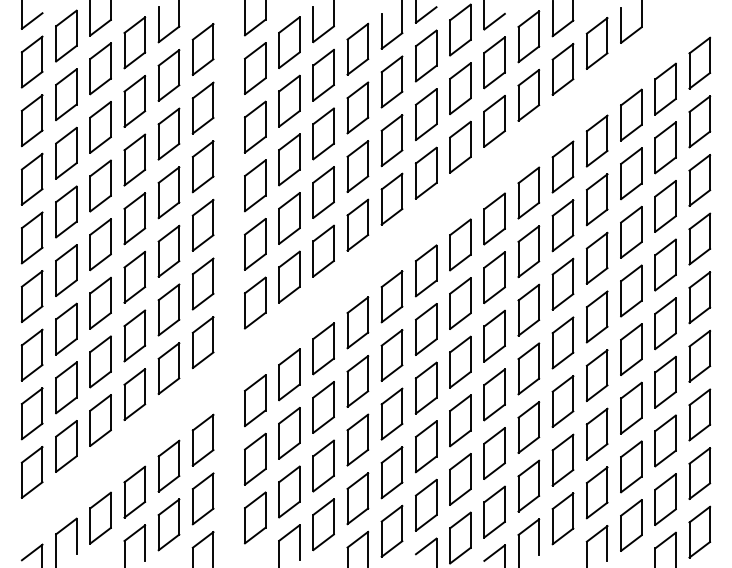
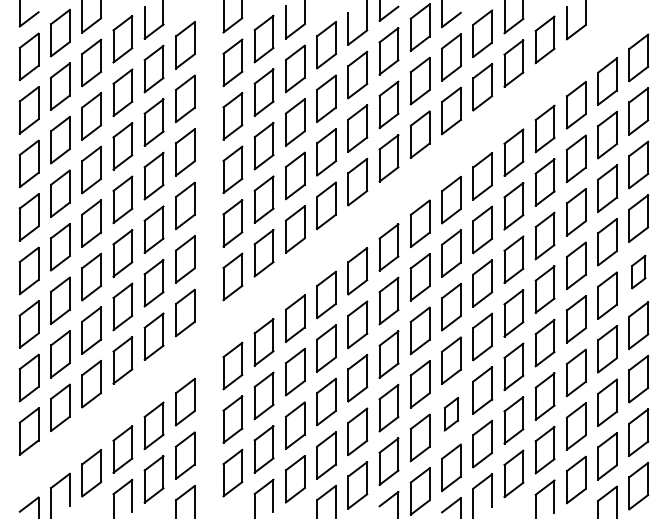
part: (699, 297) -> (638, 271), size x0.7
part: (494, 453) -> (451, 414), size x0.7

